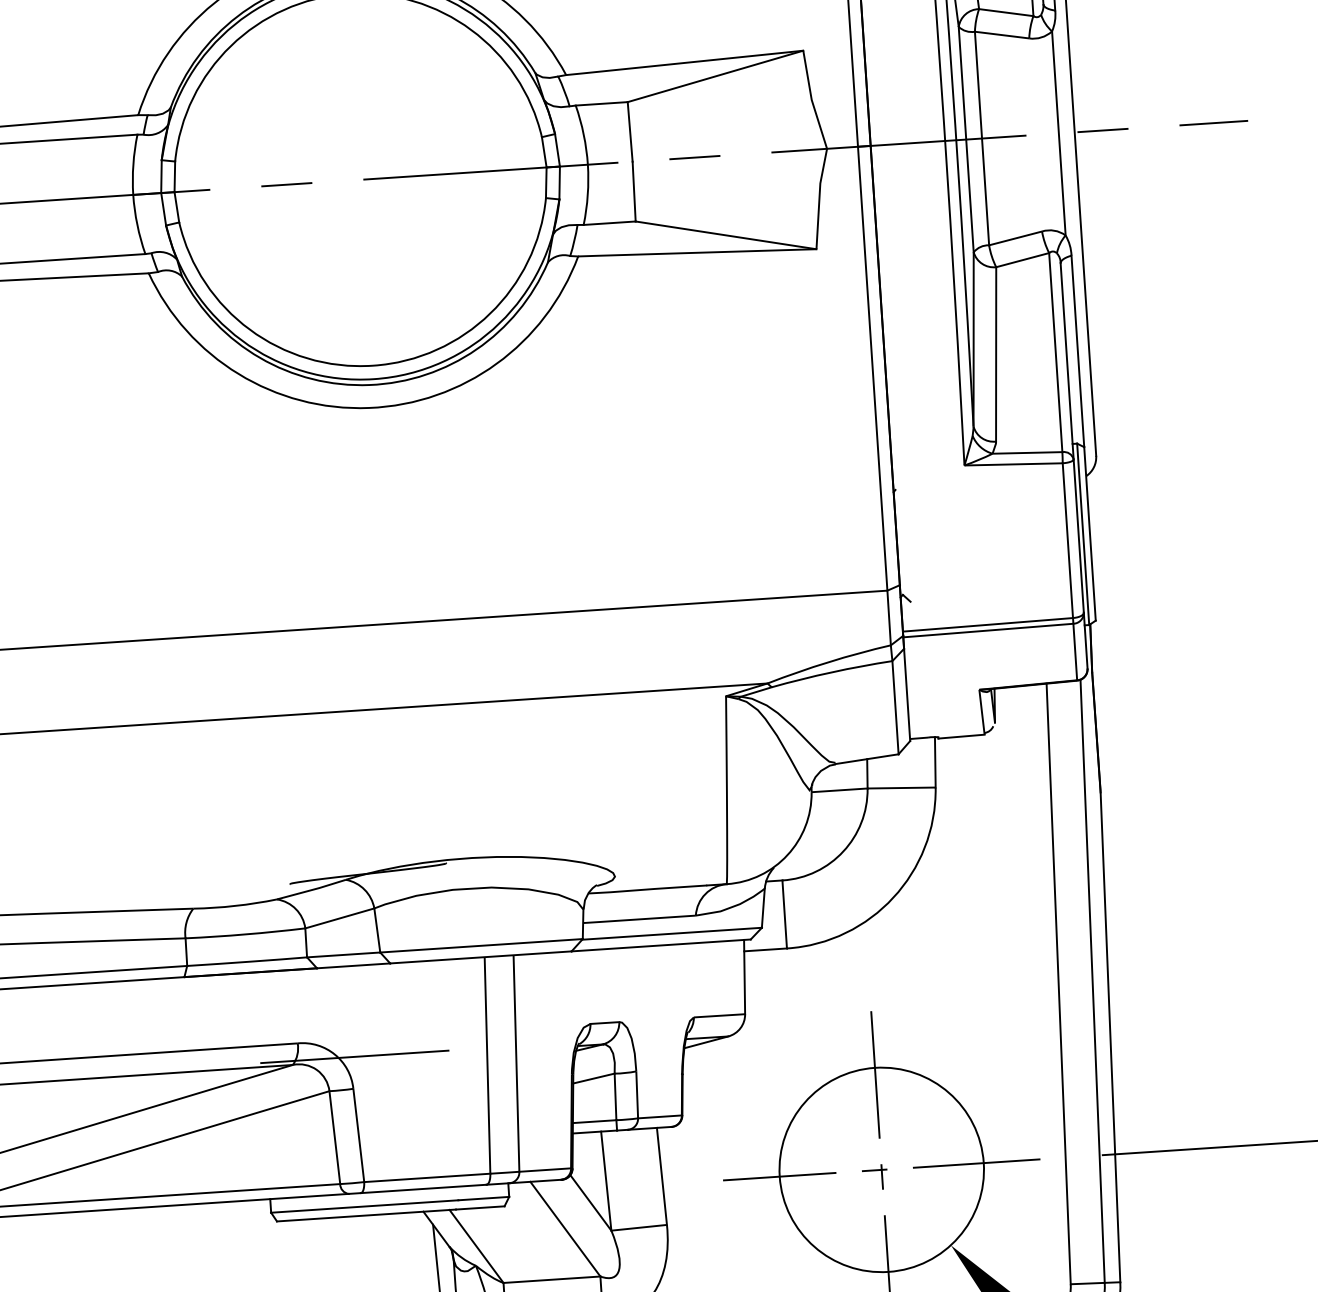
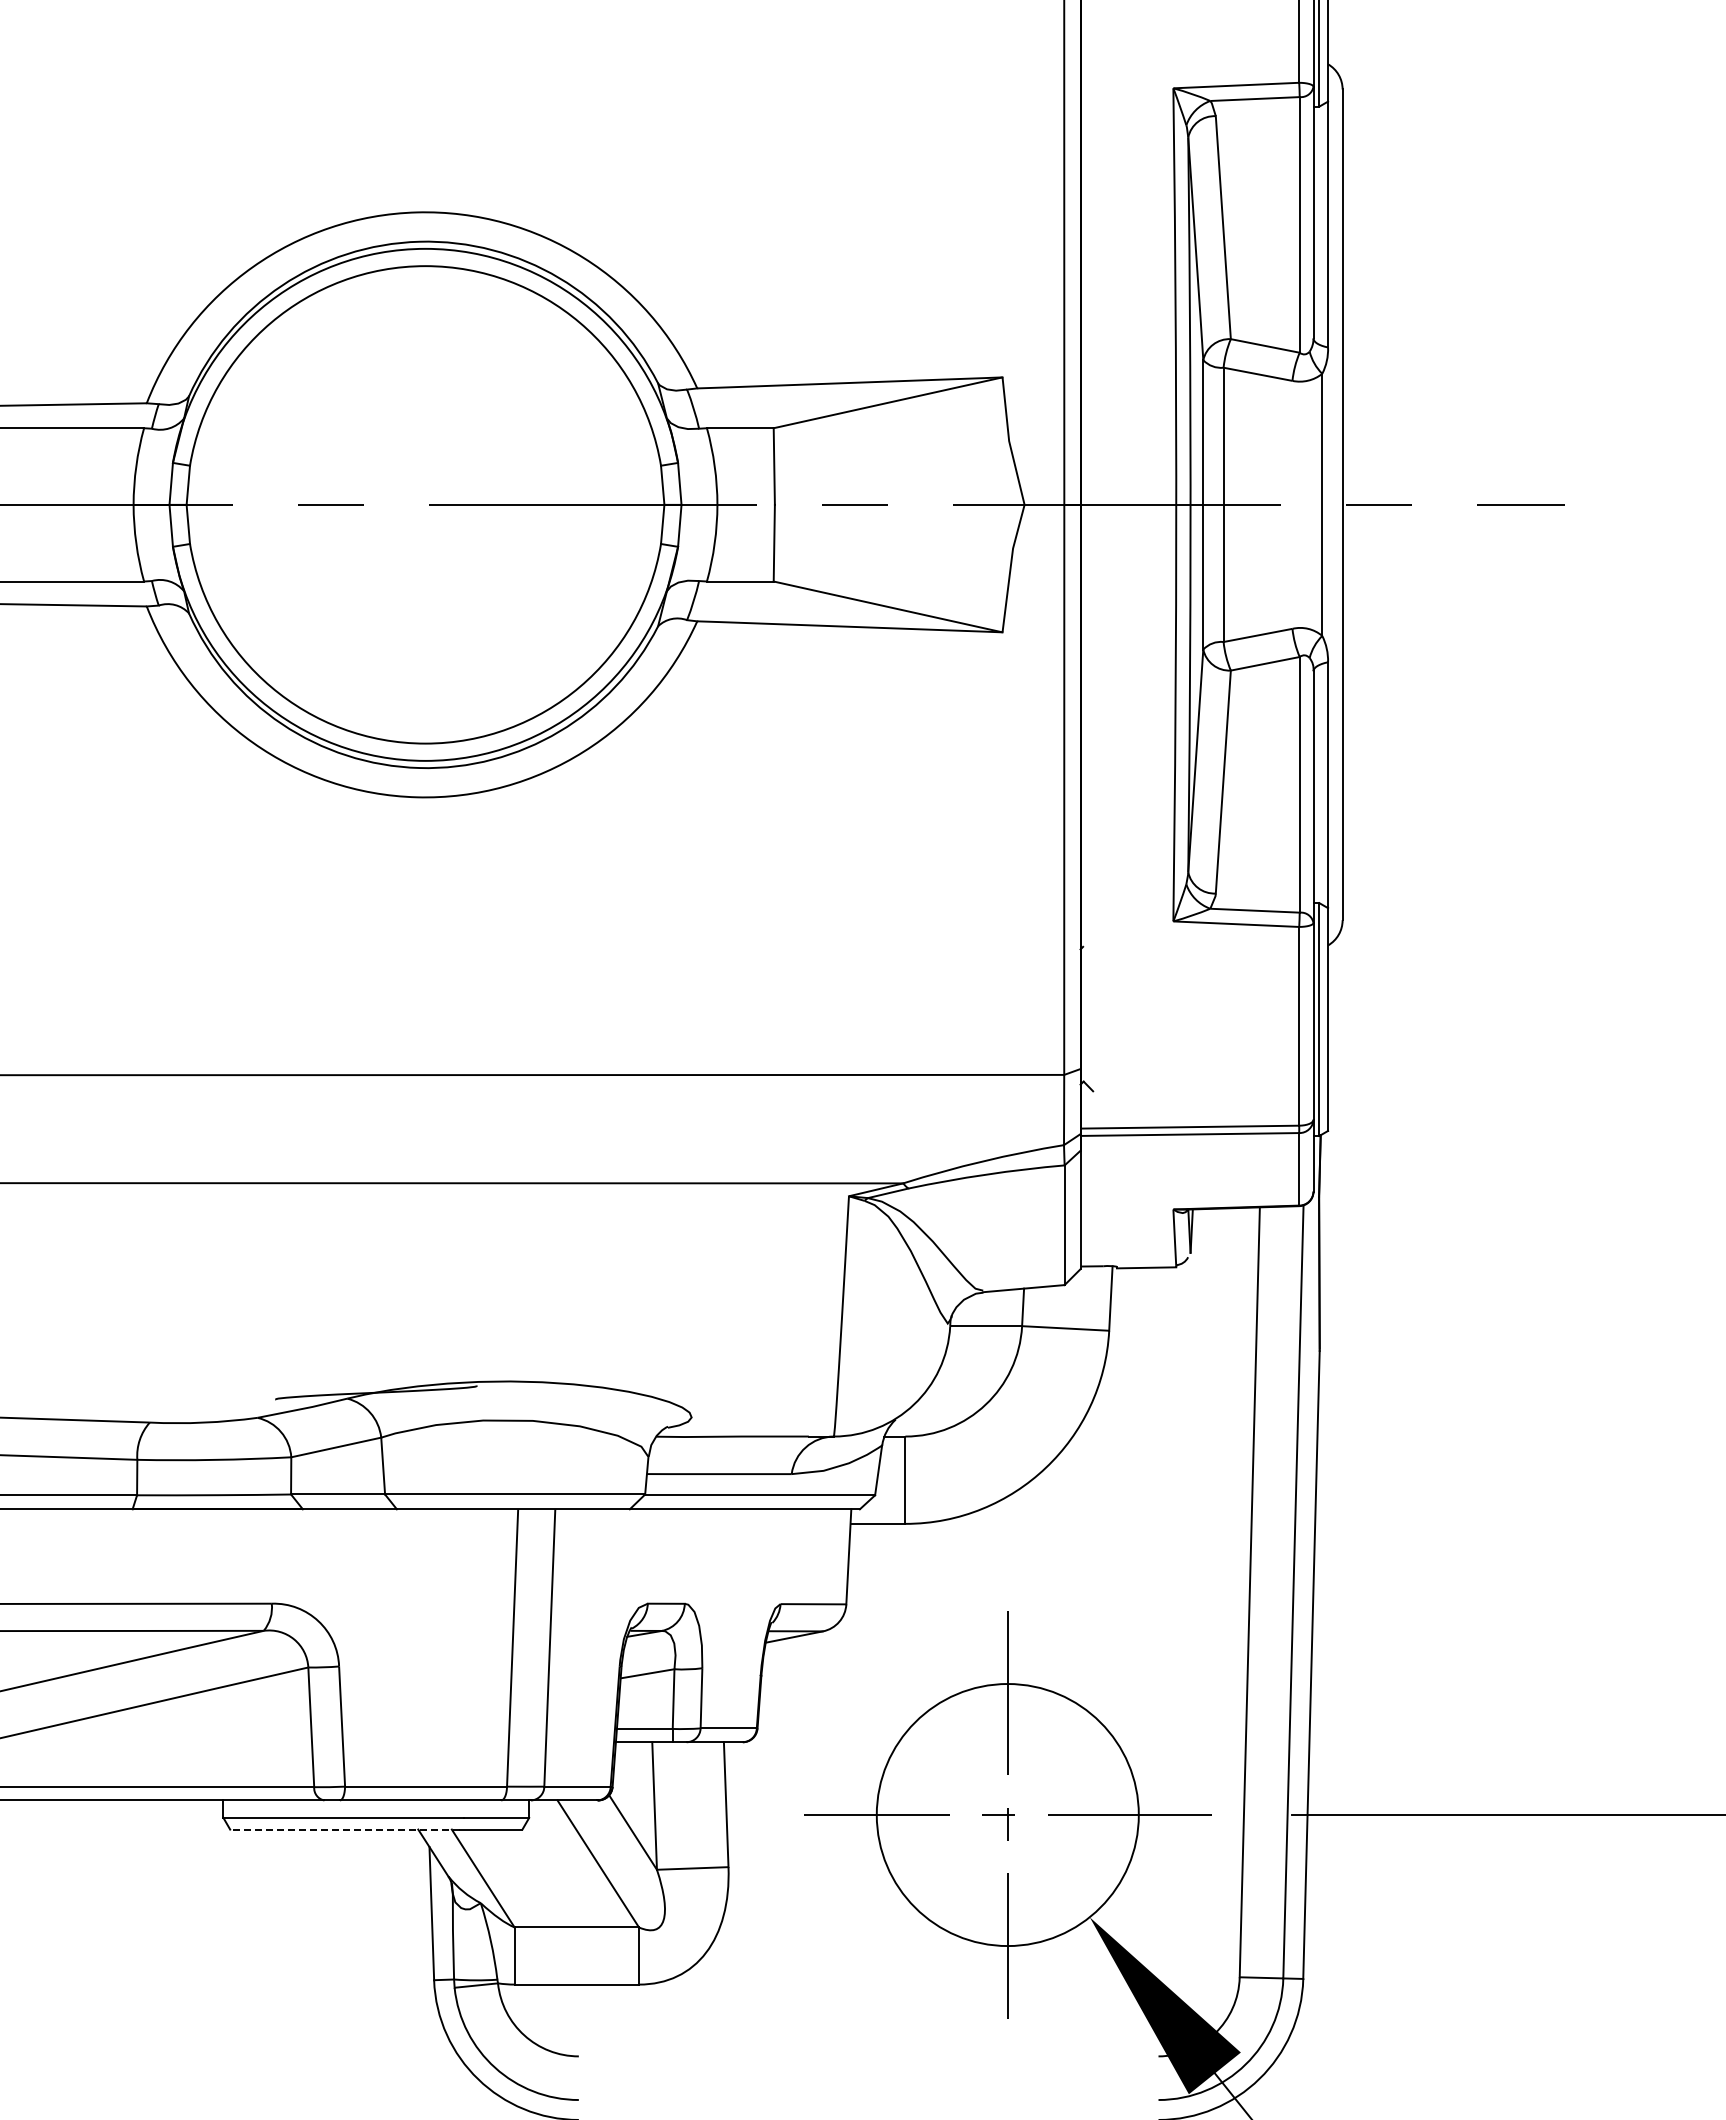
line: (354, 1056) -> (343, 1625), removed
line: (366, 1215) -> (345, 1829), solid -> dashed

